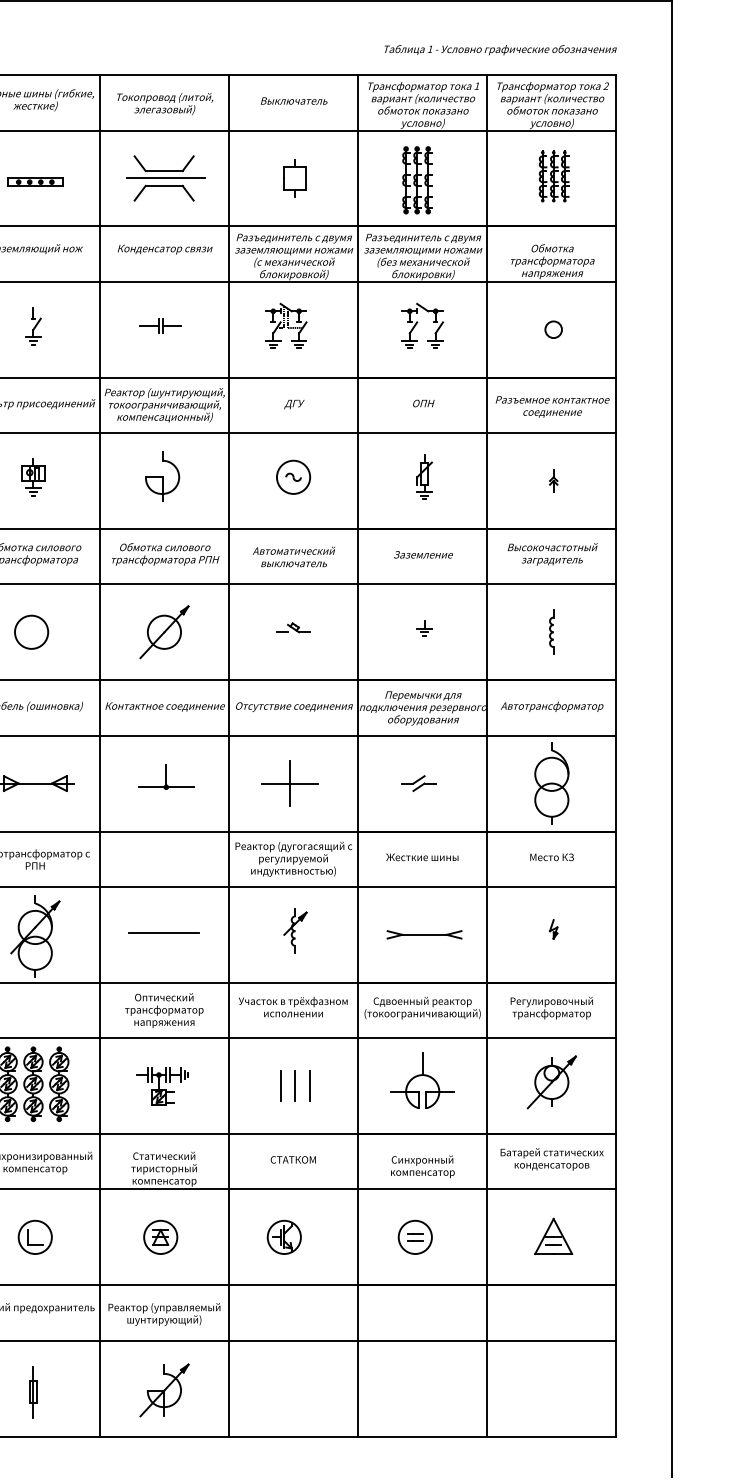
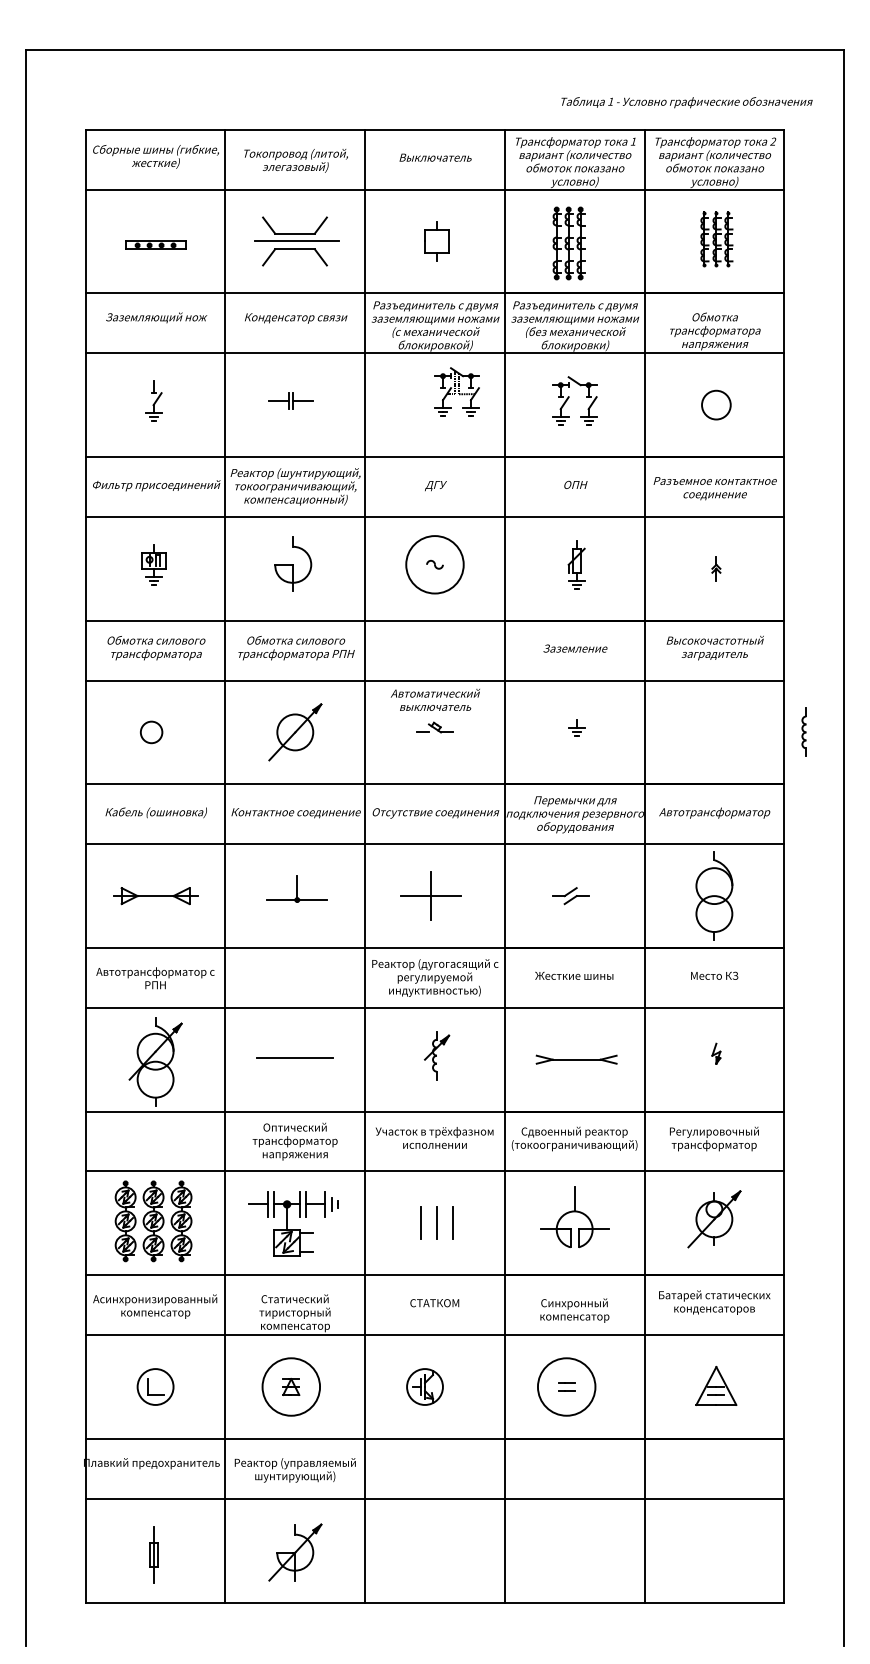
text: (500, 49) -> (686, 102), moved
part: (285, 325) -> (456, 391), moved
circle: (553, 330) -> (716, 405), size x1.6
circle: (293, 477) -> (434, 564), size x1.6
text: (293, 556) -> (434, 699), moved
part: (551, 631) -> (803, 731), moved
circle: (31, 632) -> (151, 732), size x0.6
part: (161, 1085) -> (292, 1222), size x1.6
circle: (160, 1236) -> (291, 1386), size x1.6
circle: (415, 1236) -> (566, 1386), size x1.6

